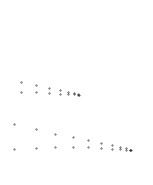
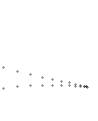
part: (49, 89) -> (38, 50), removed

